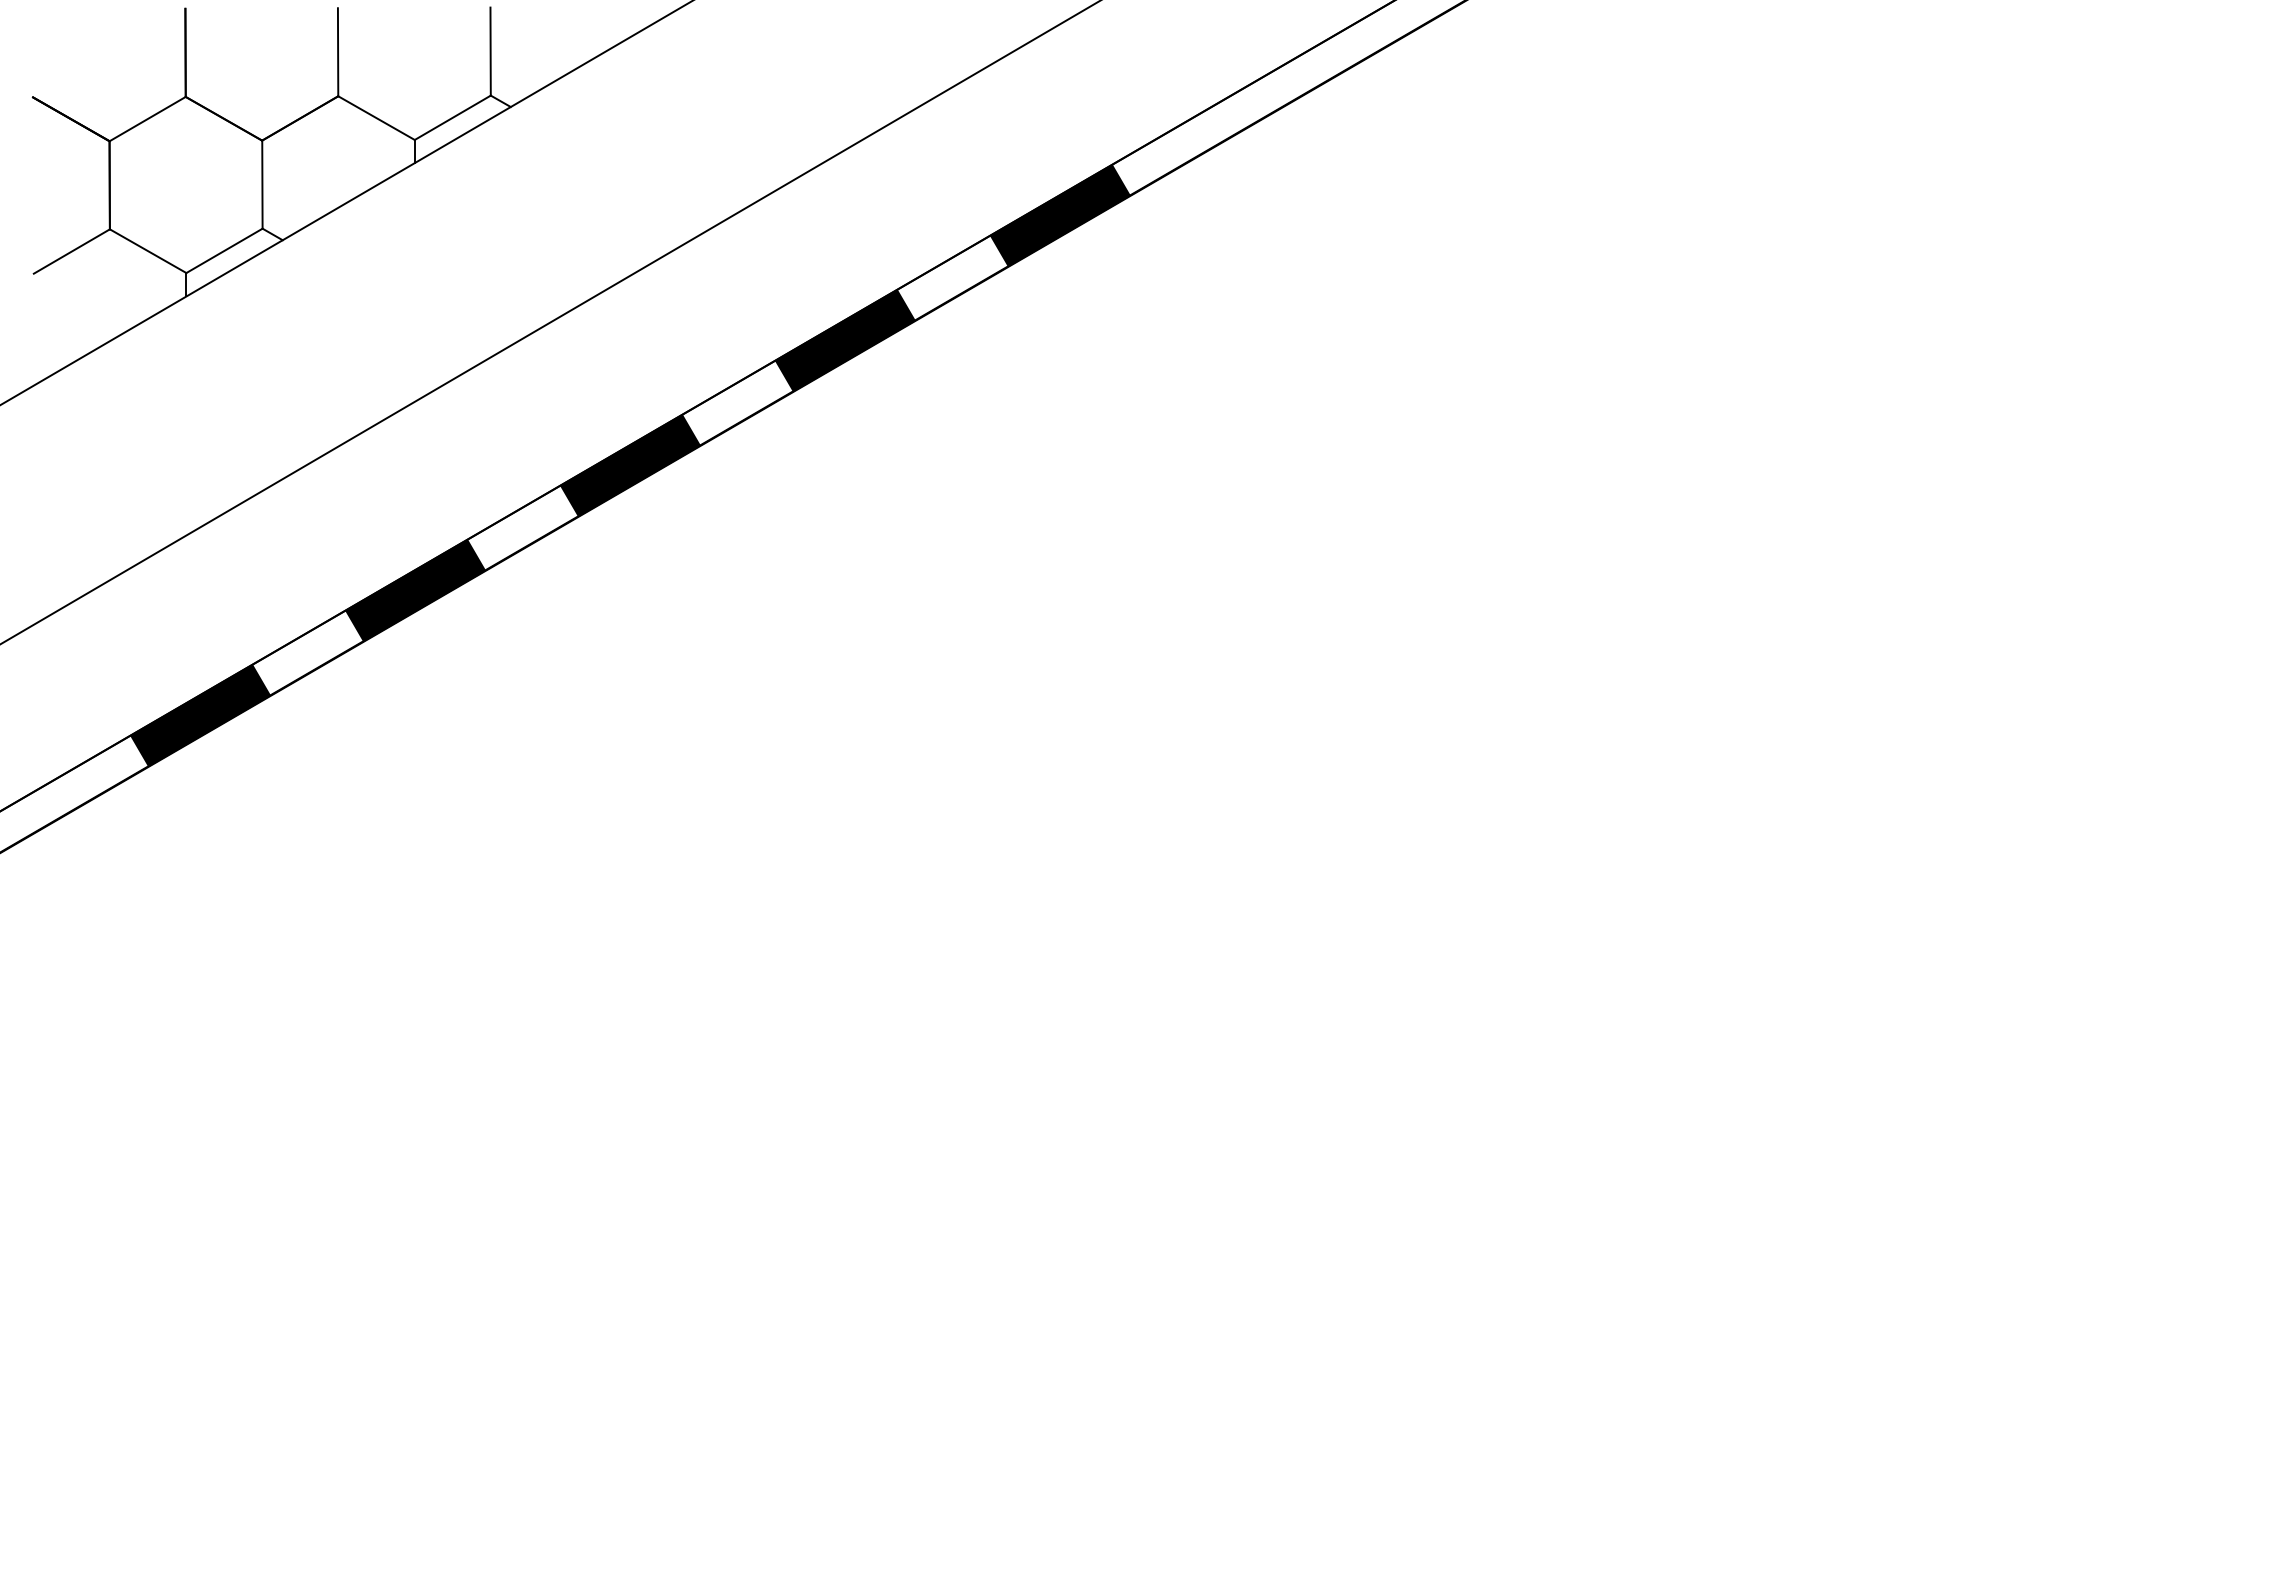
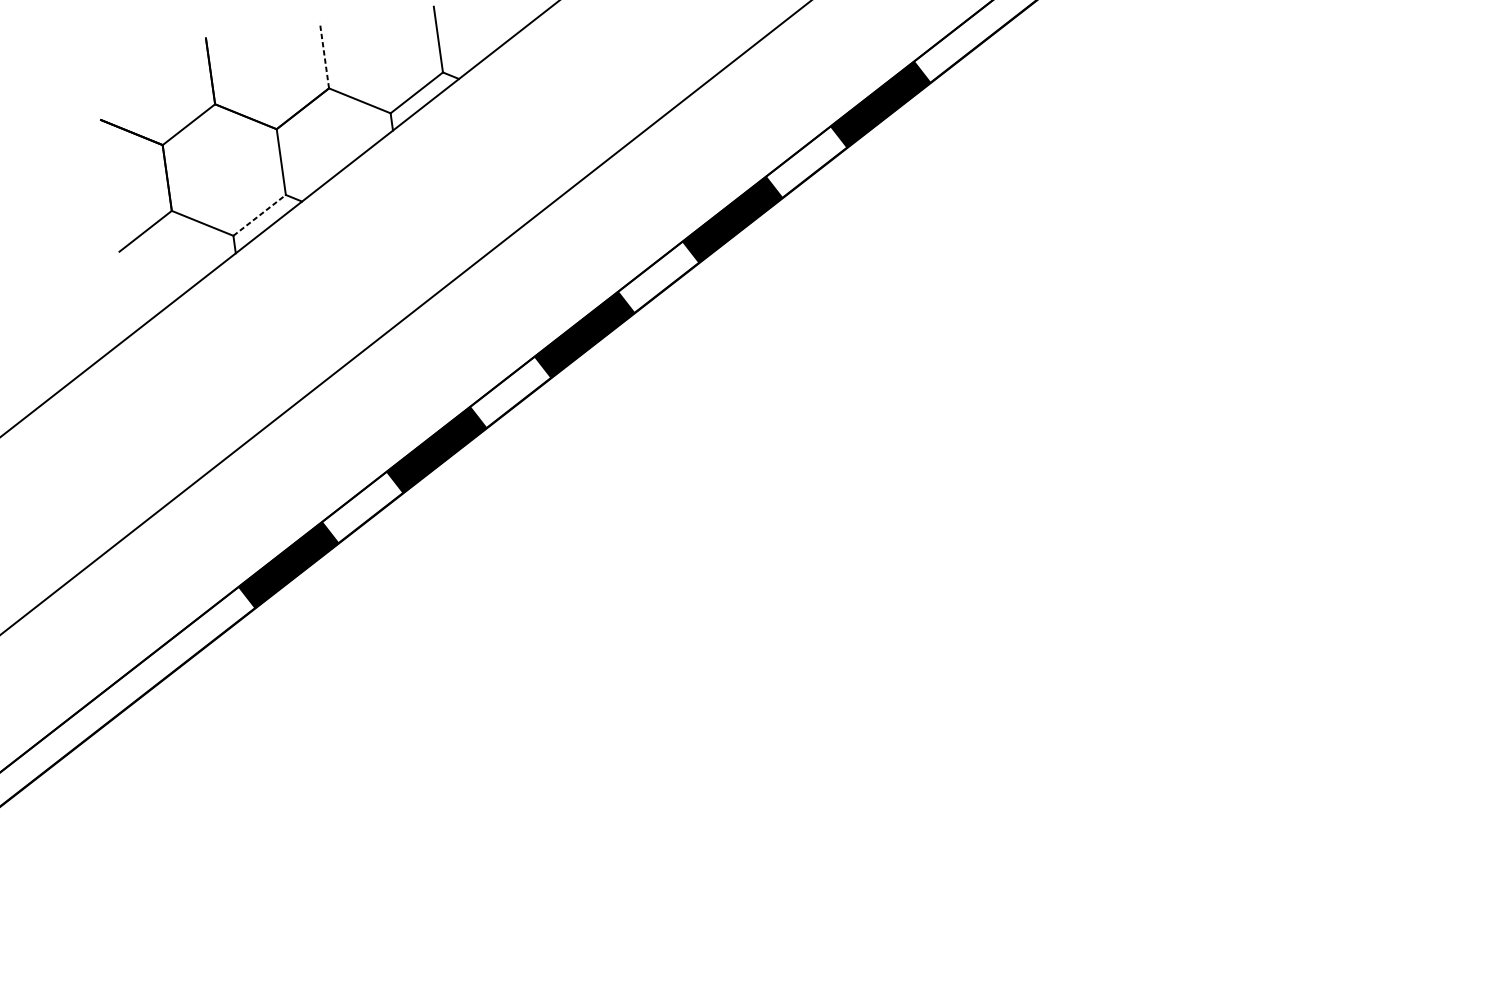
line: (338, 51) -> (324, 54), solid -> dashed
line: (224, 250) -> (259, 215), solid -> dashed

